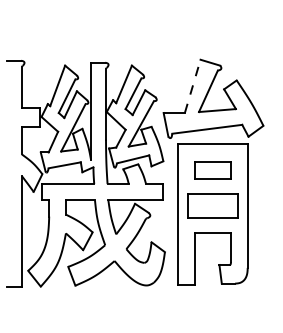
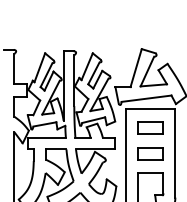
line: (192, 86) -> (135, 68), dashed -> solid
part: (212, 206) -> (150, 153), size x0.71

